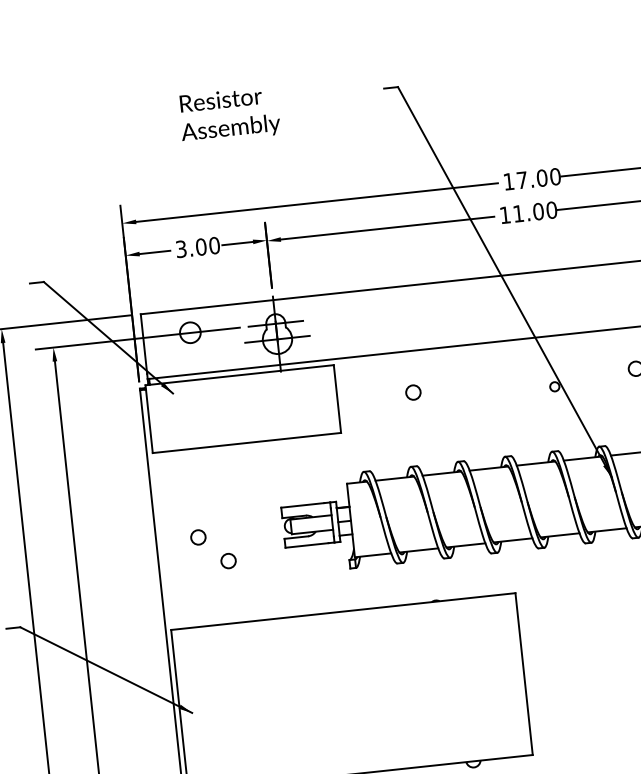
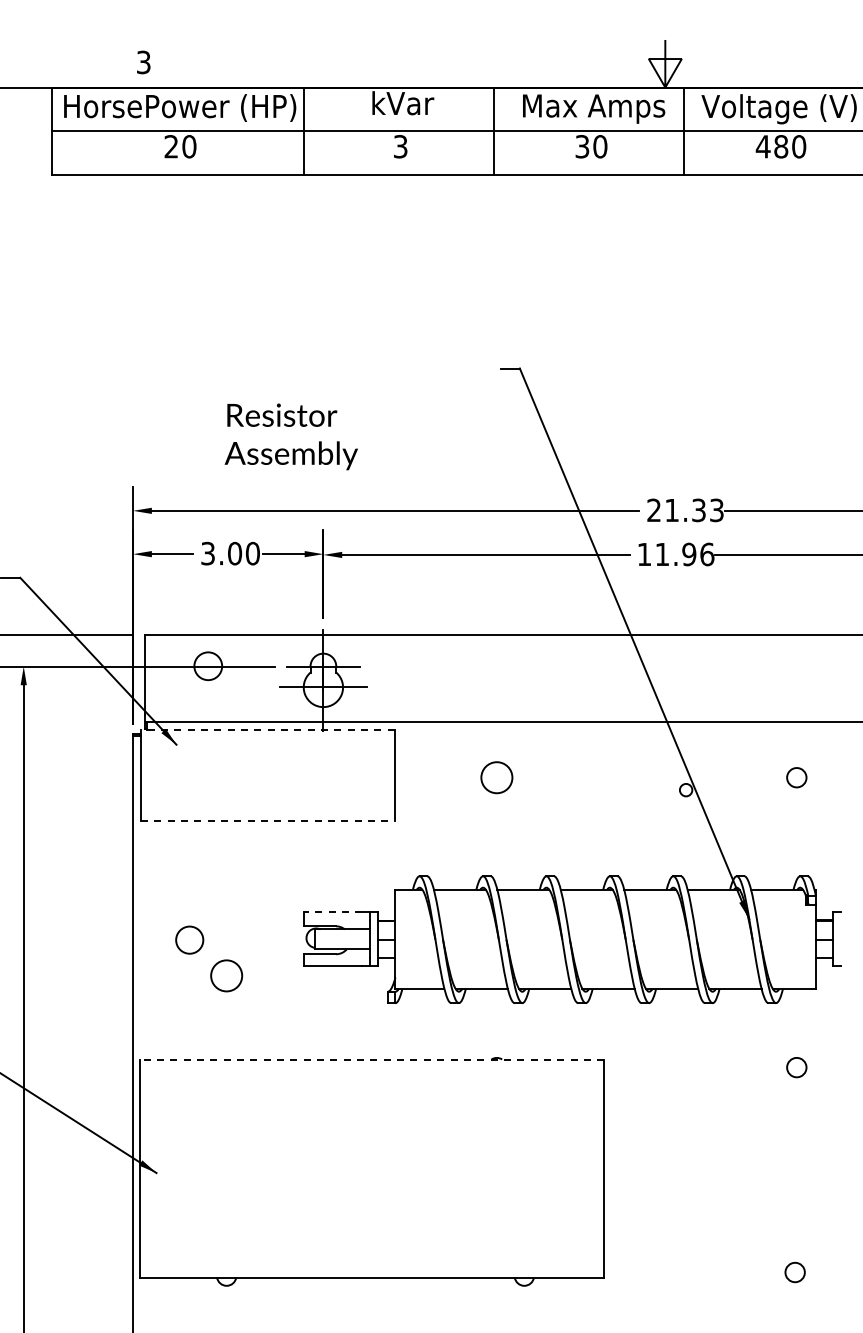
text: (228, 114) -> (290, 436), moved
text: (532, 179) -> (685, 510), 17.00 -> 21.33
text: (545, 210) -> (698, 554), 11.00 -> 11.96
line: (239, 375) -> (267, 729), solid -> dashed
circle: (413, 392) -> (496, 777), size x1.6
line: (246, 443) -> (267, 821), solid -> dashed
line: (302, 505) -> (332, 912), solid -> dashed
circle: (198, 537) -> (189, 939), size x1.4
circle: (228, 560) -> (226, 975), size x1.6
line: (343, 611) -> (372, 1059), solid -> dashed

